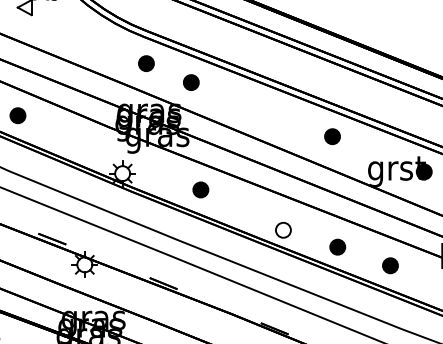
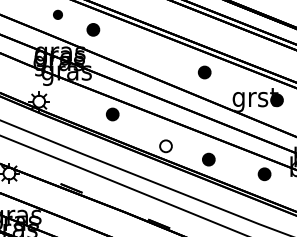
part: (146, 63) -> (58, 14), size x0.7
part: (200, 189) -> (112, 114), moved
part: (390, 265) -> (264, 174), moved

